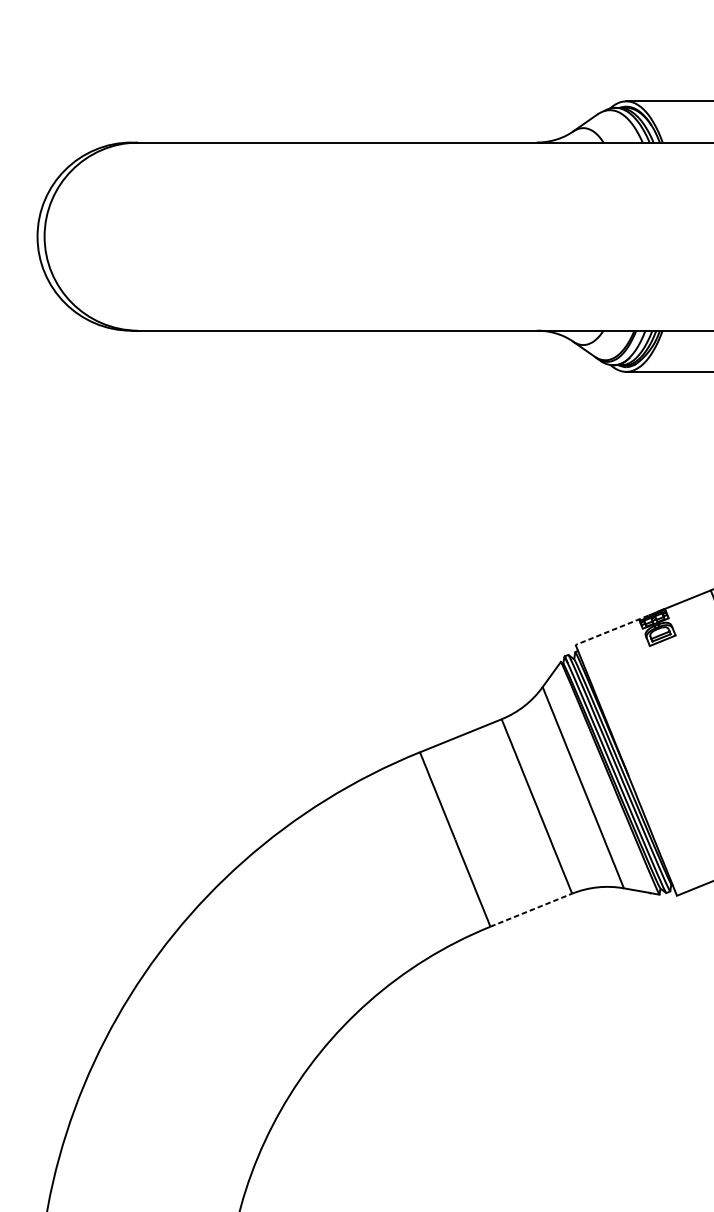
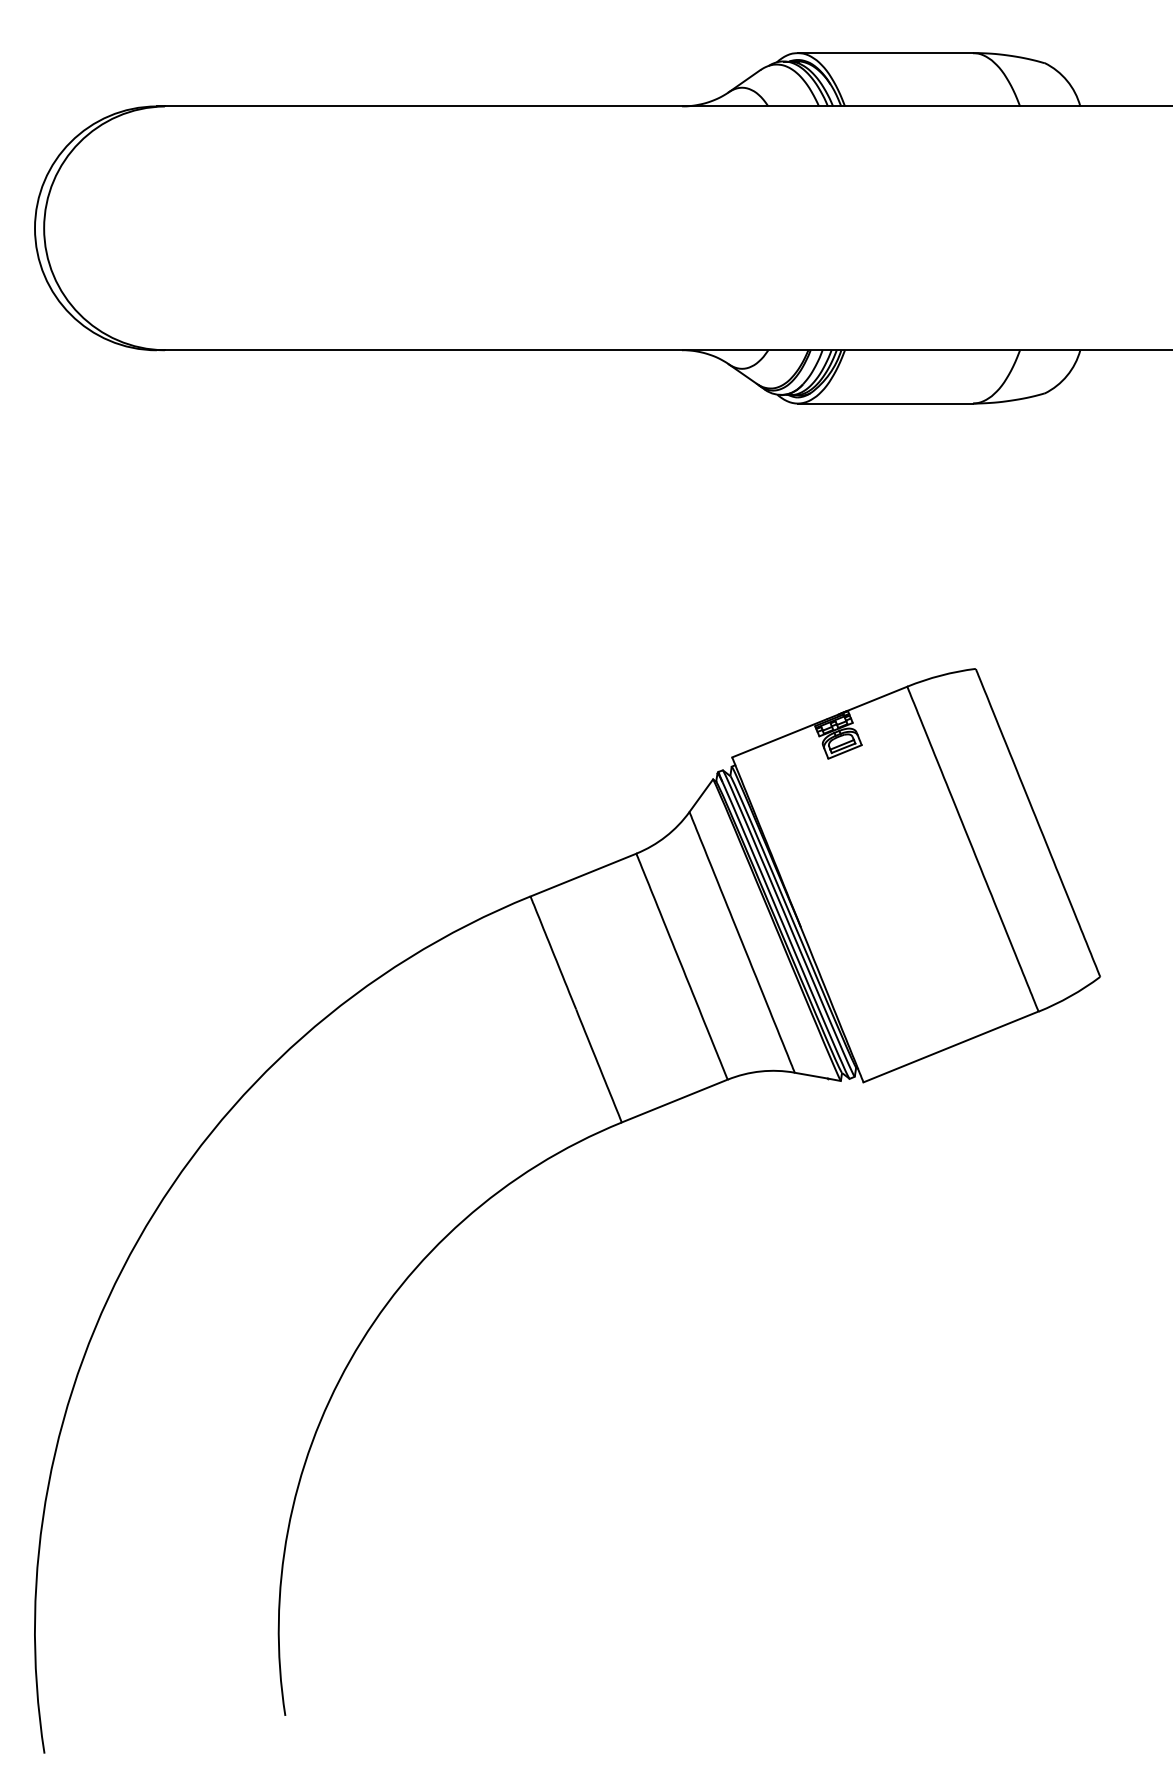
line: (612, 630) -> (779, 738), dashed -> solid
line: (531, 909) -> (675, 1100), dashed -> solid

